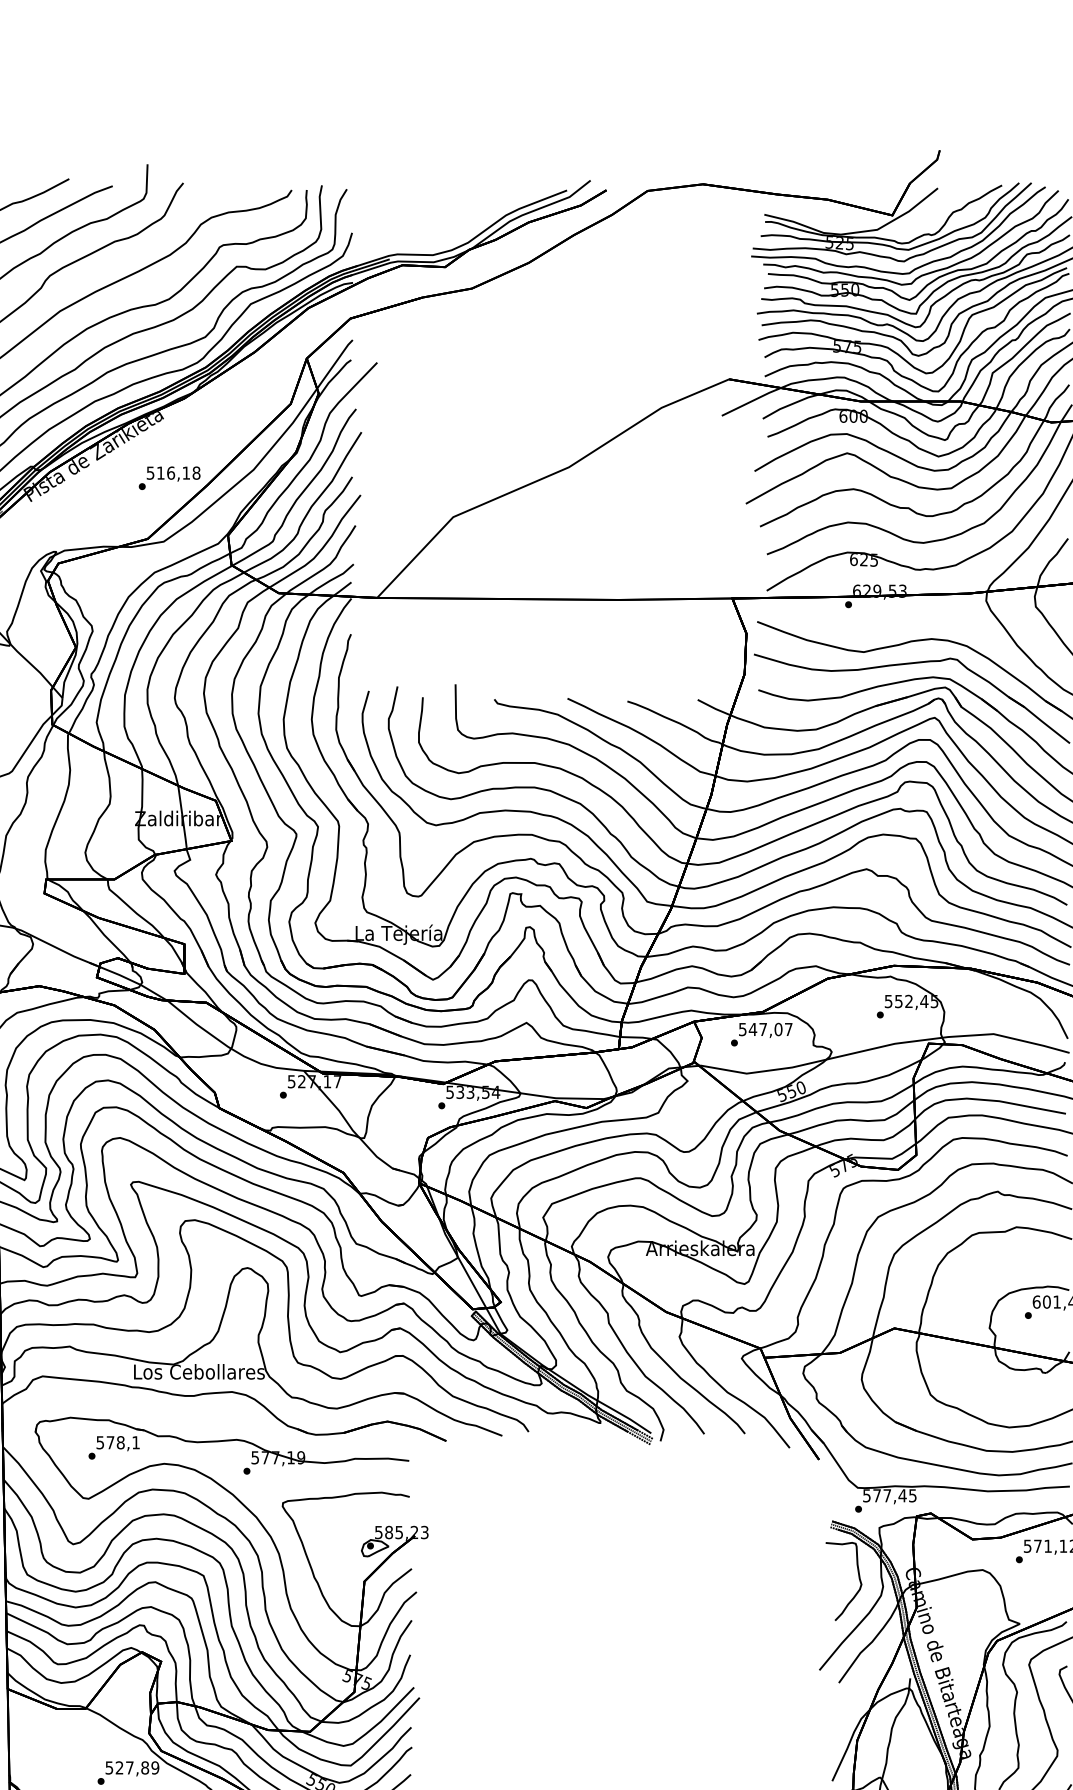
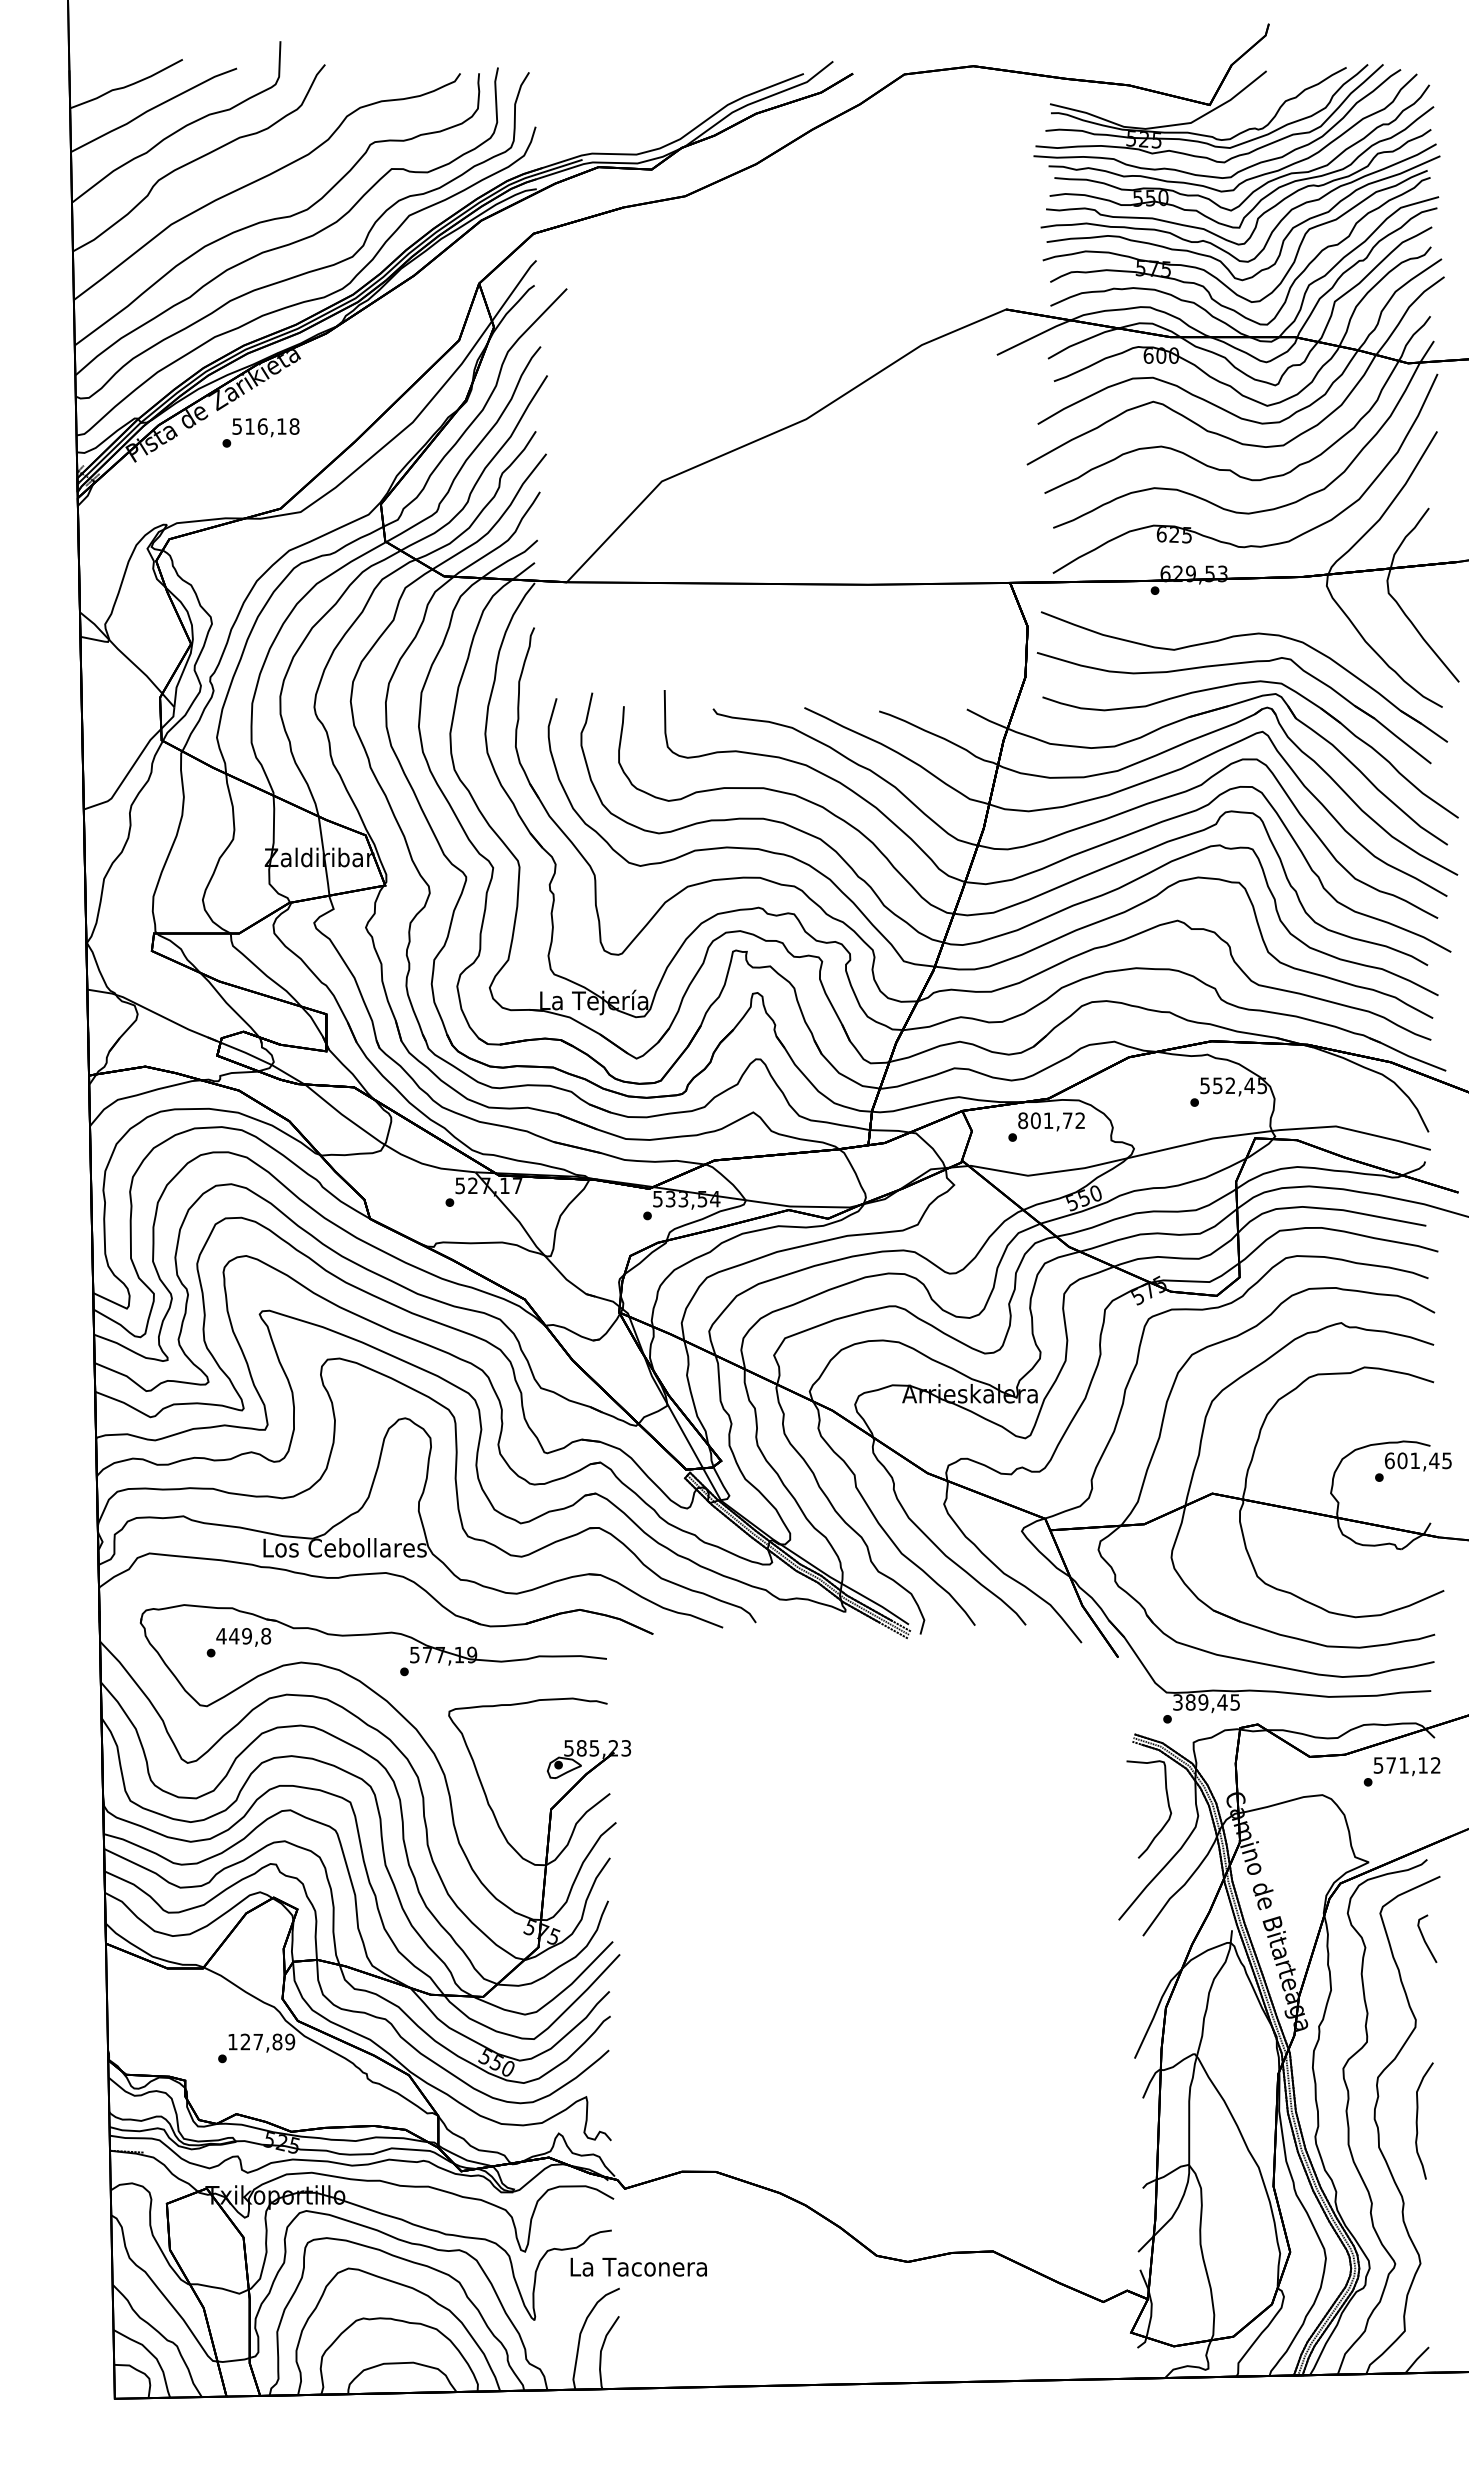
text: (169, 477) -> (260, 432), moved
text: (765, 1029) -> (1051, 1120), 547,07 -> 801,72
text: (117, 1442) -> (243, 1636), 578,1 -> 449,8
text: (876, 1495) -> (1190, 1702), 577,45 -> 389,45
text: (109, 1768) -> (232, 2042), 527,89 -> 127,89

